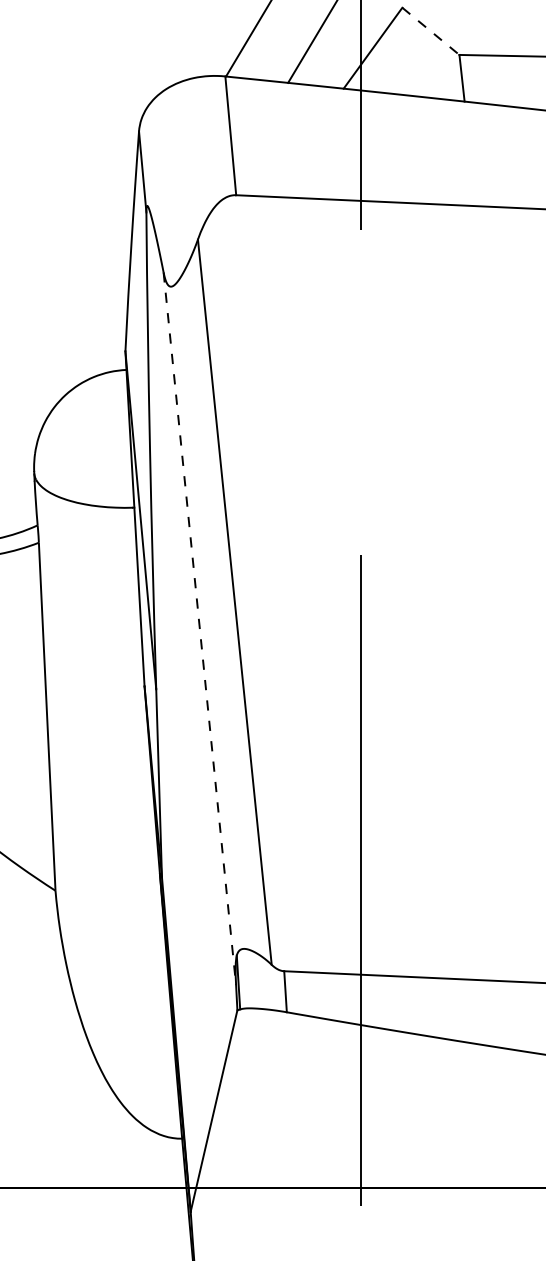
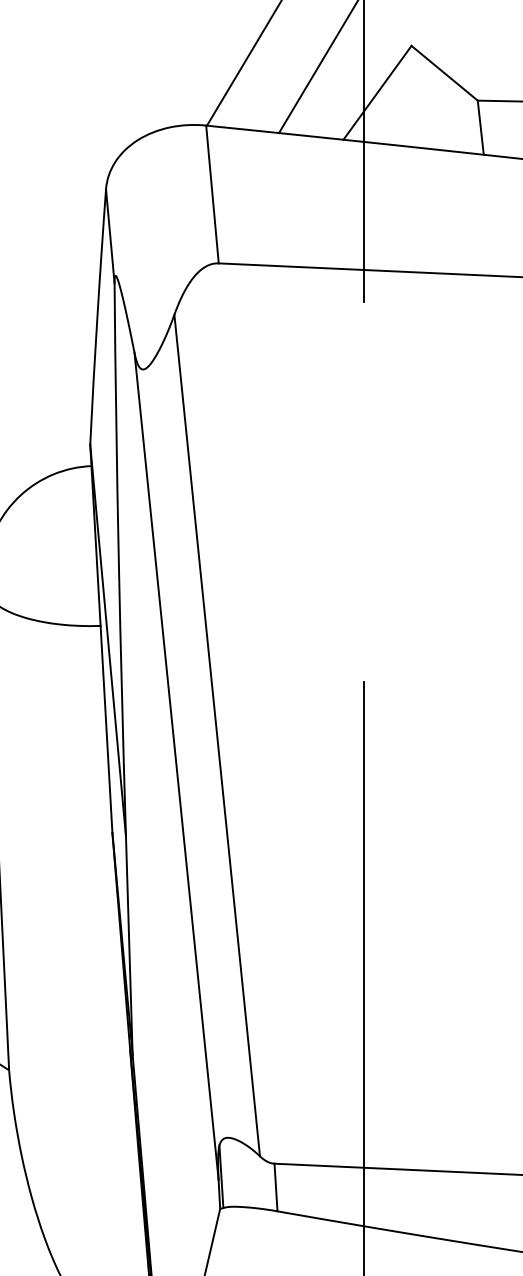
line: (431, 31) -> (445, 73), dashed -> solid
line: (199, 629) -> (176, 767), dashed -> solid

